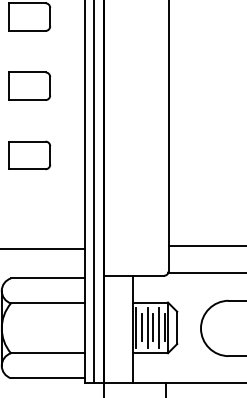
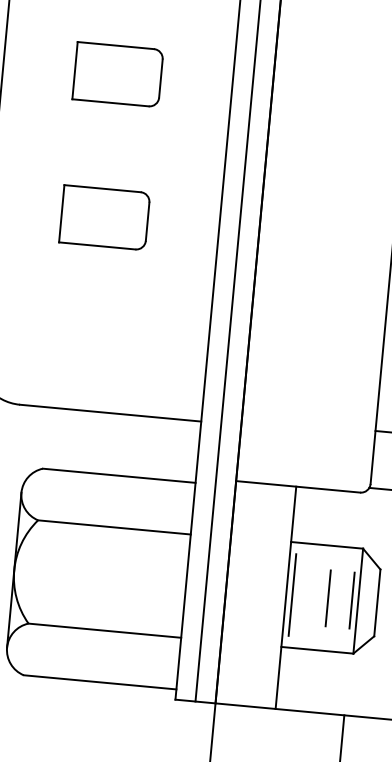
line: (141, 327) -> (303, 595), removed
line: (147, 327) -> (315, 596), removed
line: (159, 327) -> (340, 598), removed

